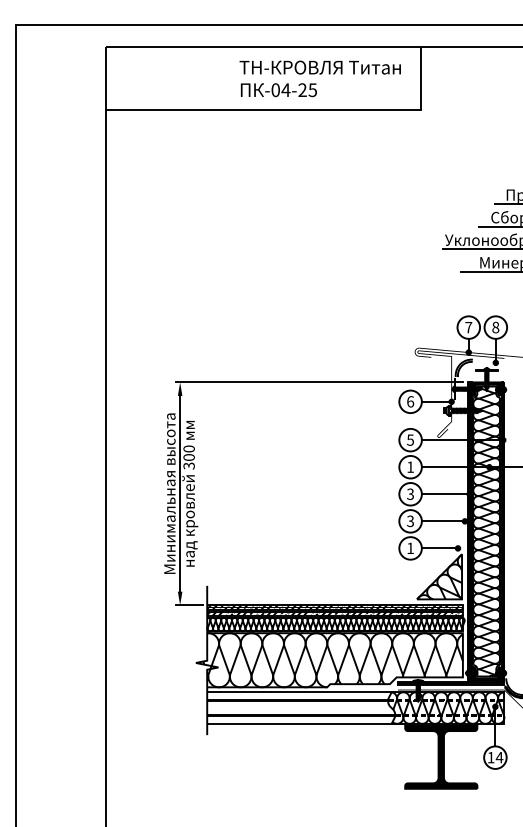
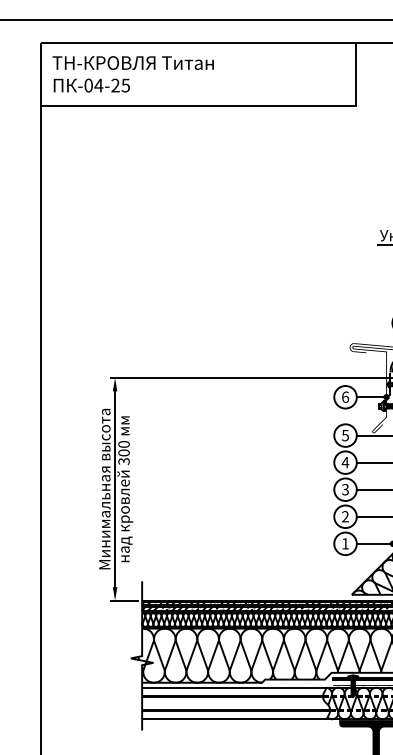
text: (319, 78) -> (132, 73), moved
text: (410, 466) -> (345, 461), 1 -> 4
text: (410, 521) -> (345, 516), 3 -> 2

